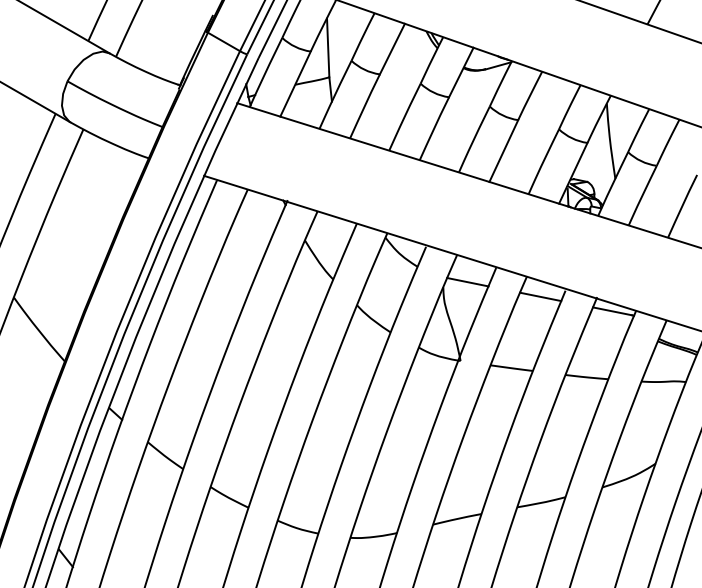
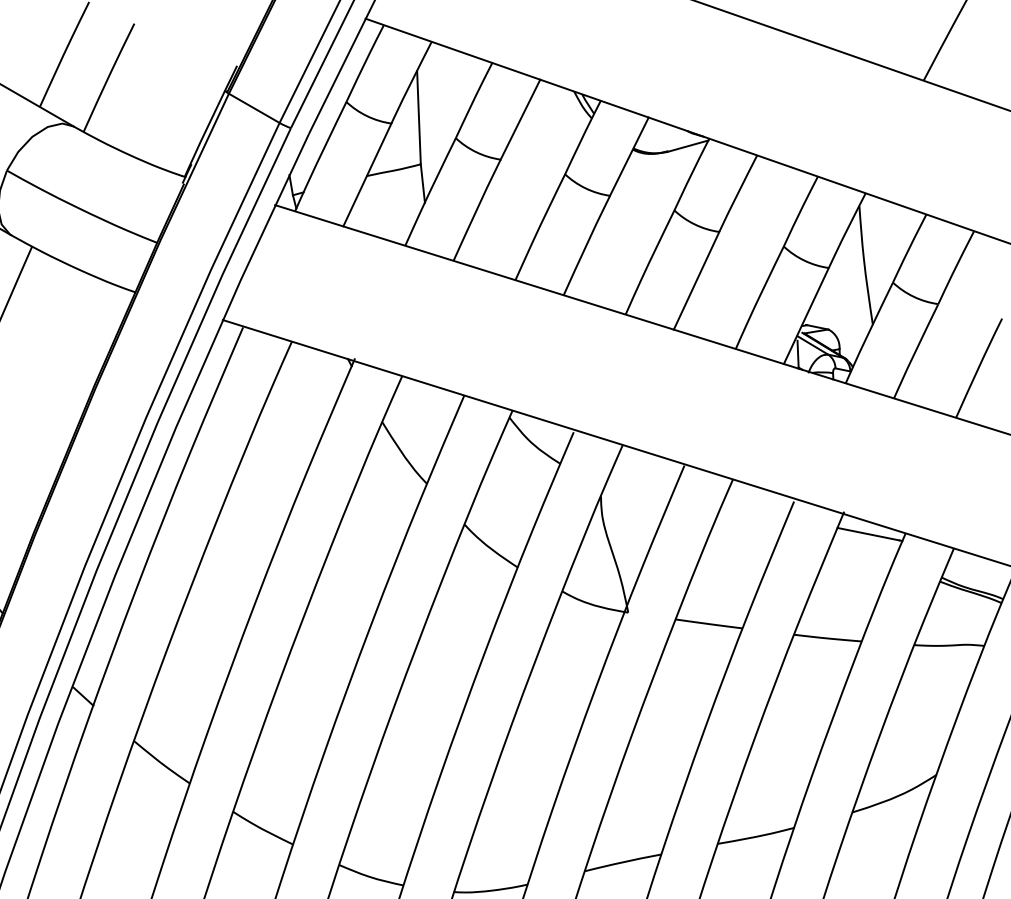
line: (467, 282) -> (639, 488), removed
line: (540, 296) -> (754, 510), removed

